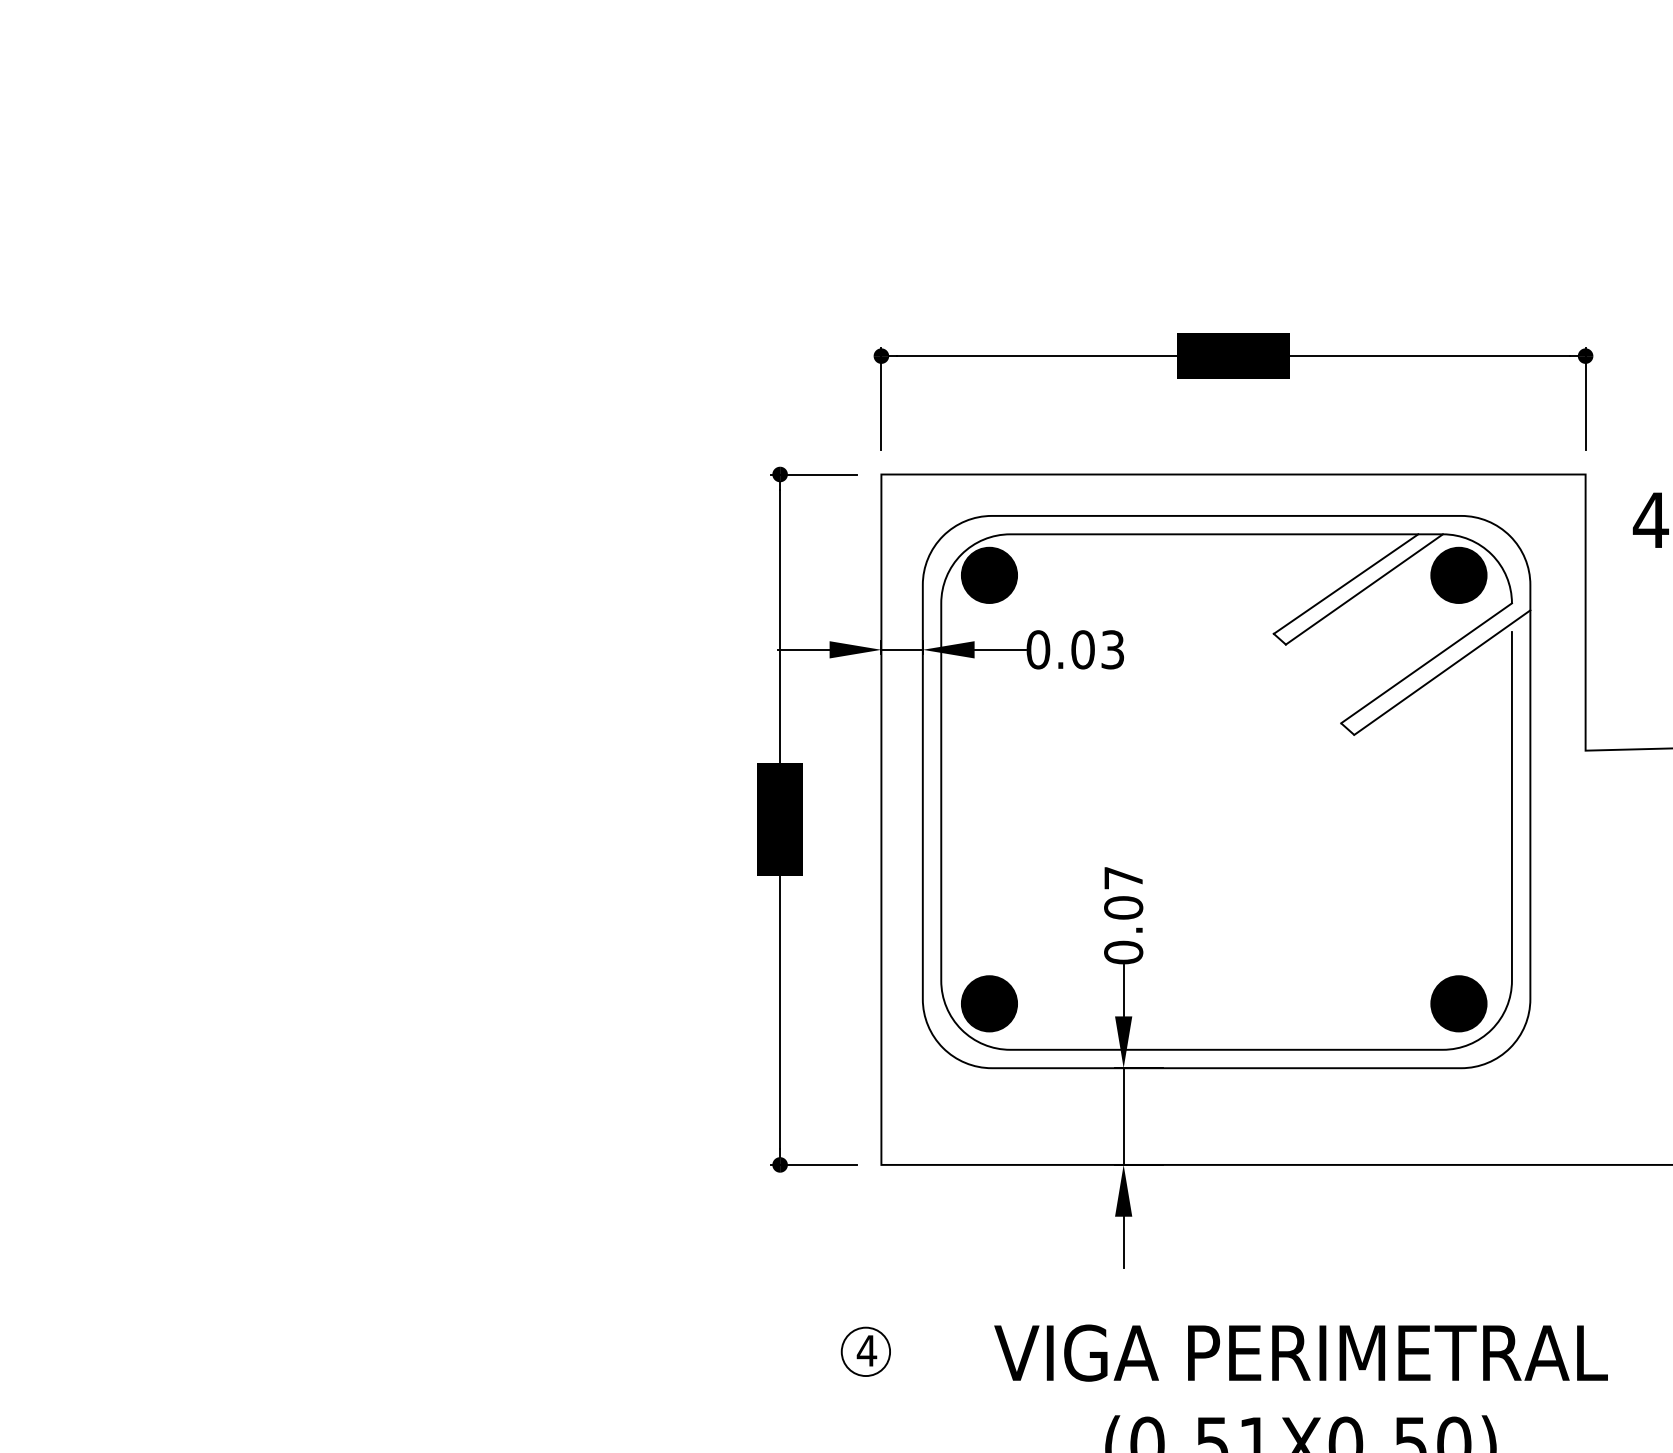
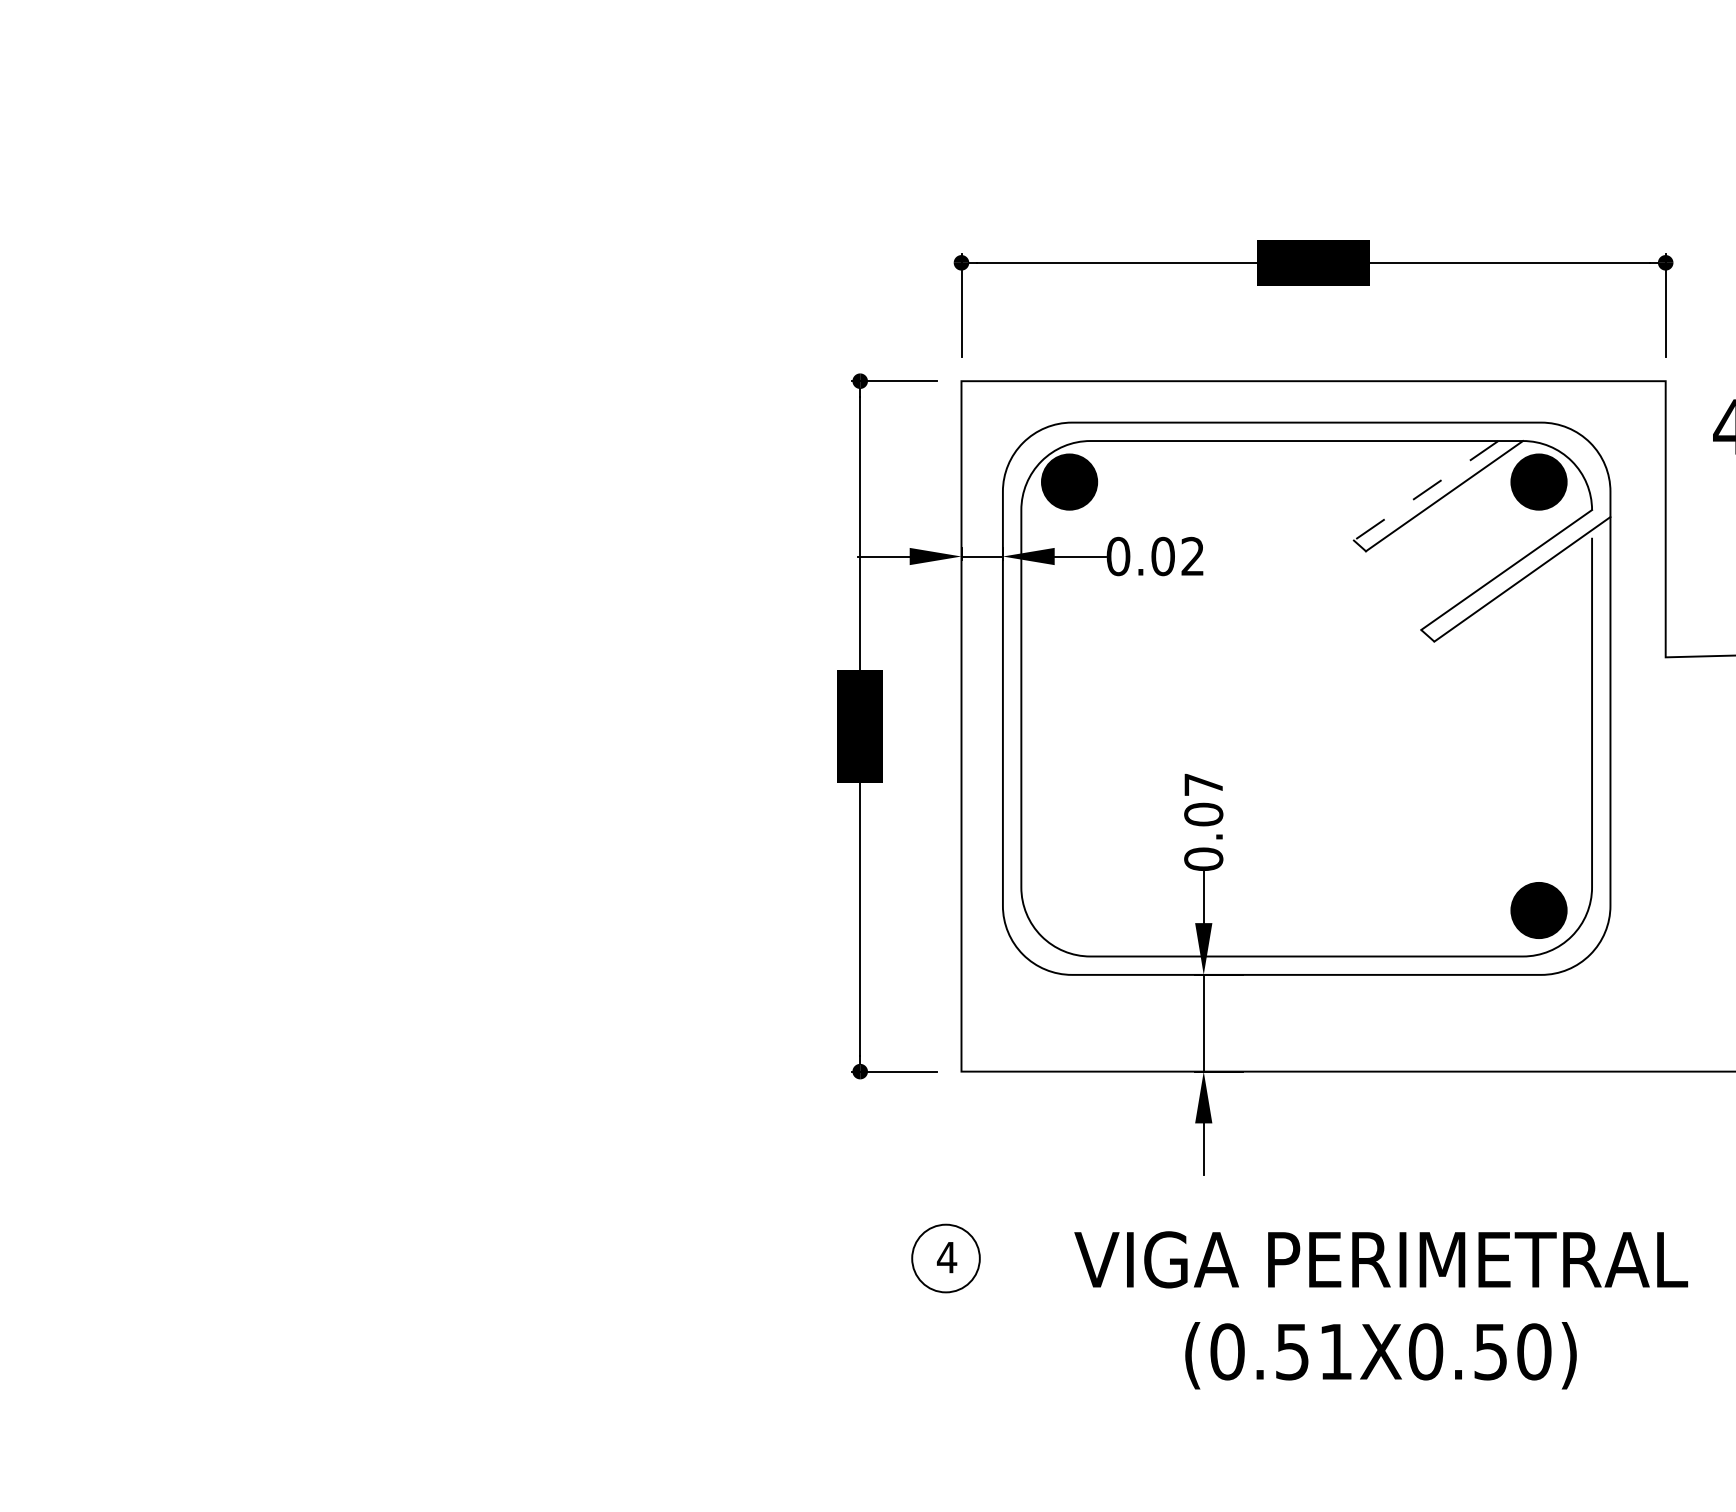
line: (1346, 583) -> (1426, 490), solid -> dashed
text: (1112, 649) -> (1192, 556), 0.03 -> 0.02
part: (989, 1003) -> (1069, 910), removed
circle: (865, 1351) -> (945, 1258), size x1.4

